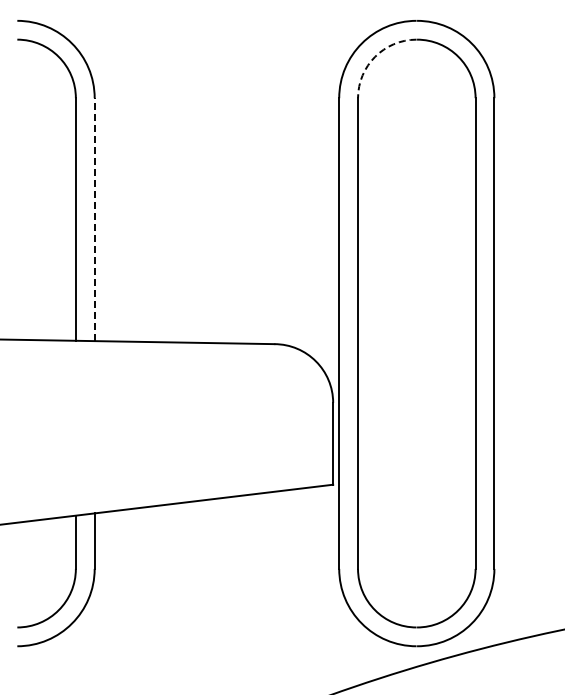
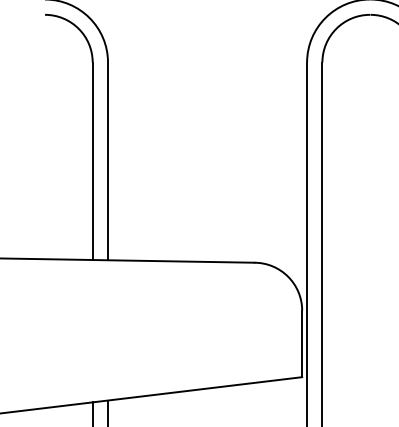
arc: (375, 56) -> (336, 28), dashed -> solid
line: (94, 219) -> (107, 161), dashed -> solid

